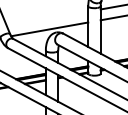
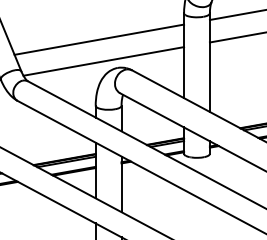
line: (47, 18) -> (99, 38), added

